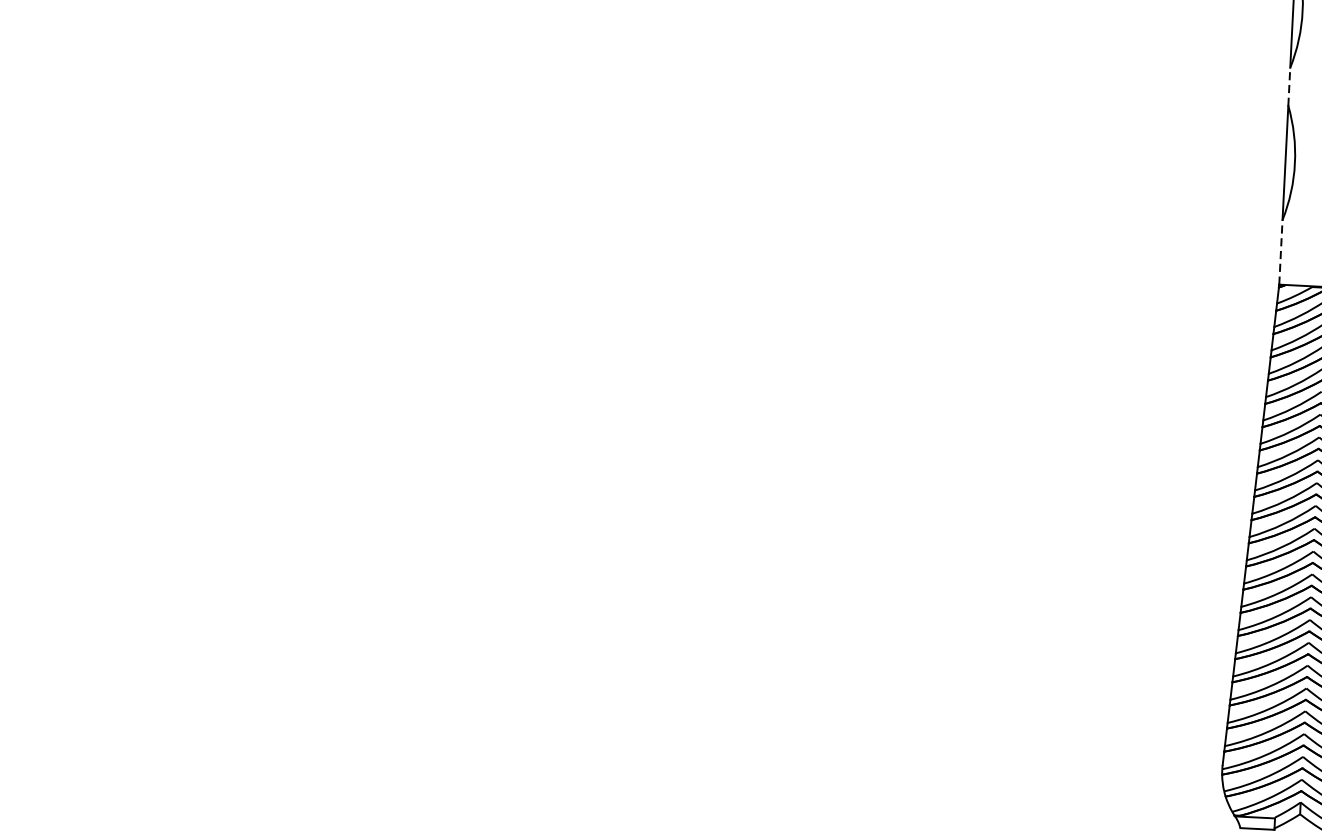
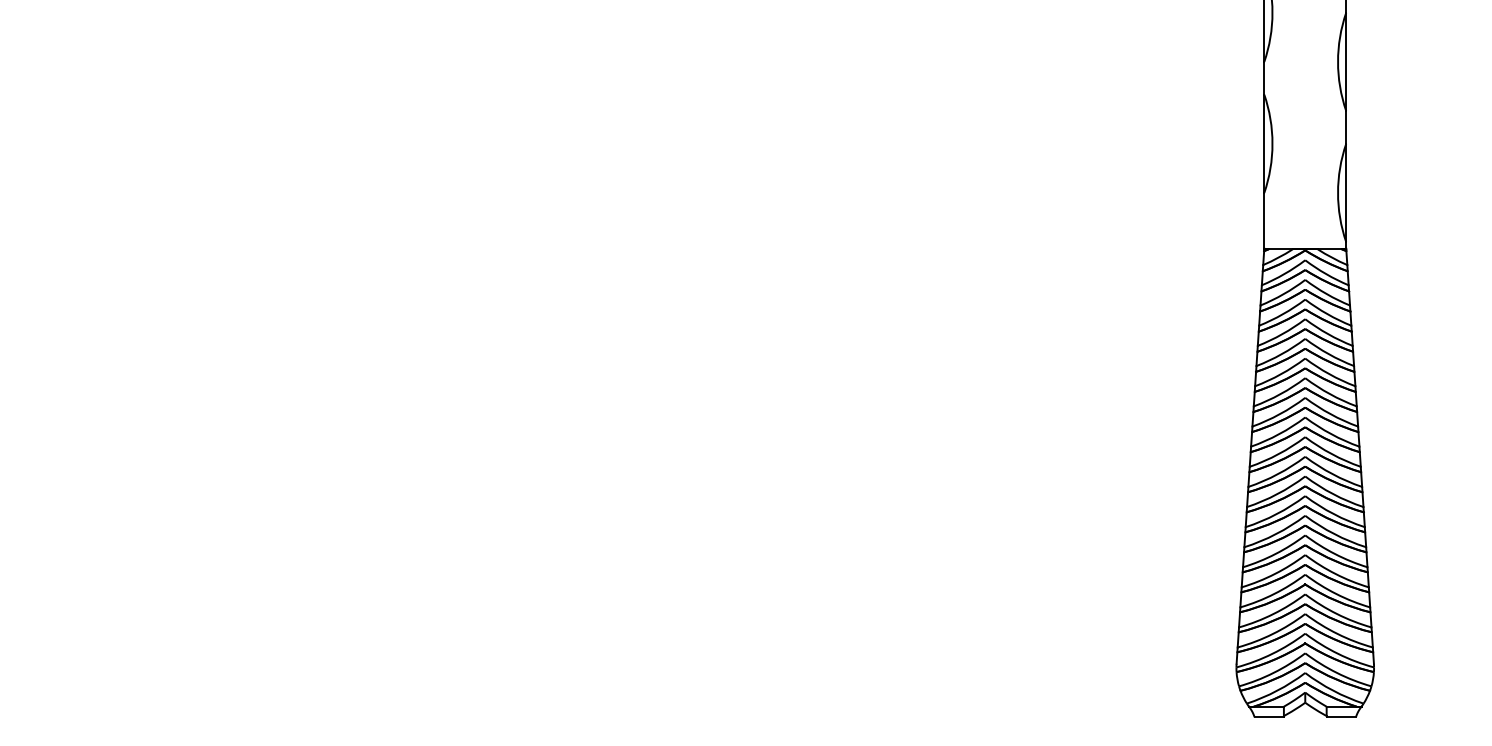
line: (1289, 85) -> (1264, 77), dashed -> solid
line: (1281, 251) -> (1264, 220), dashed -> solid

